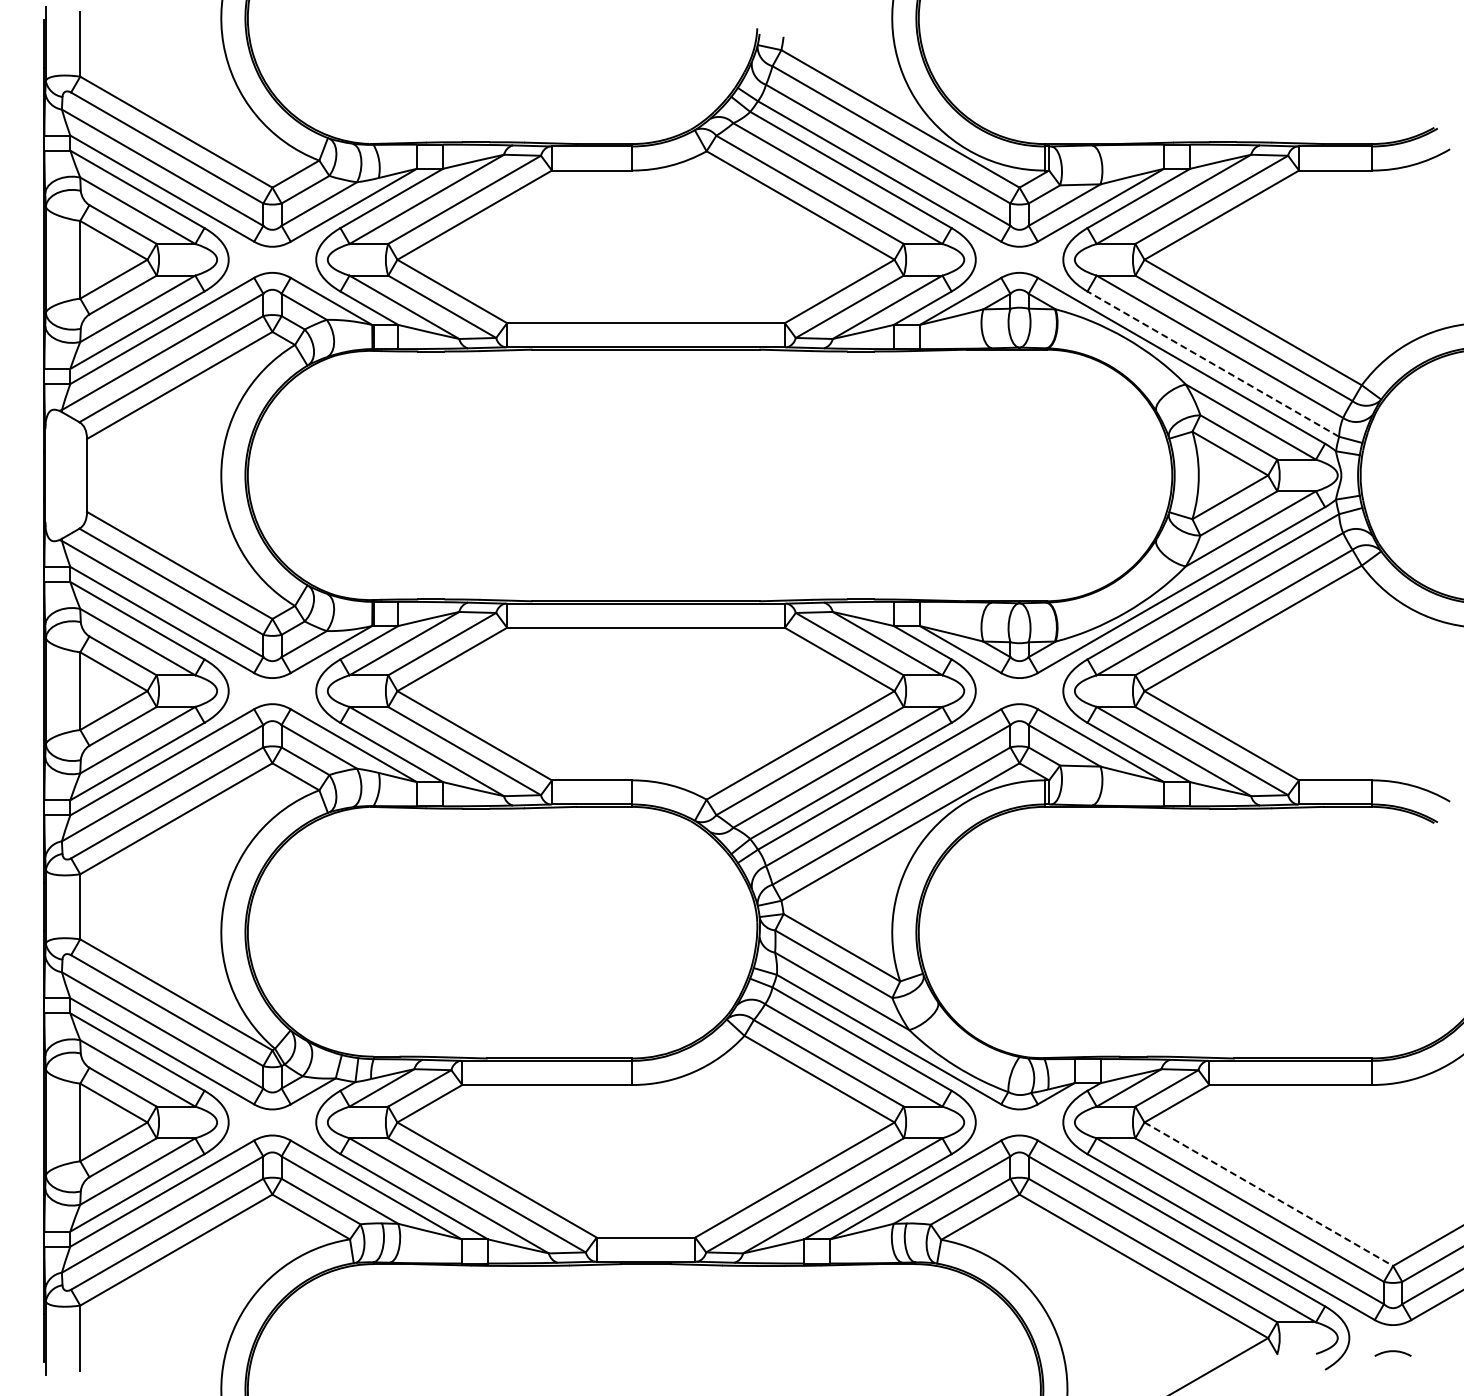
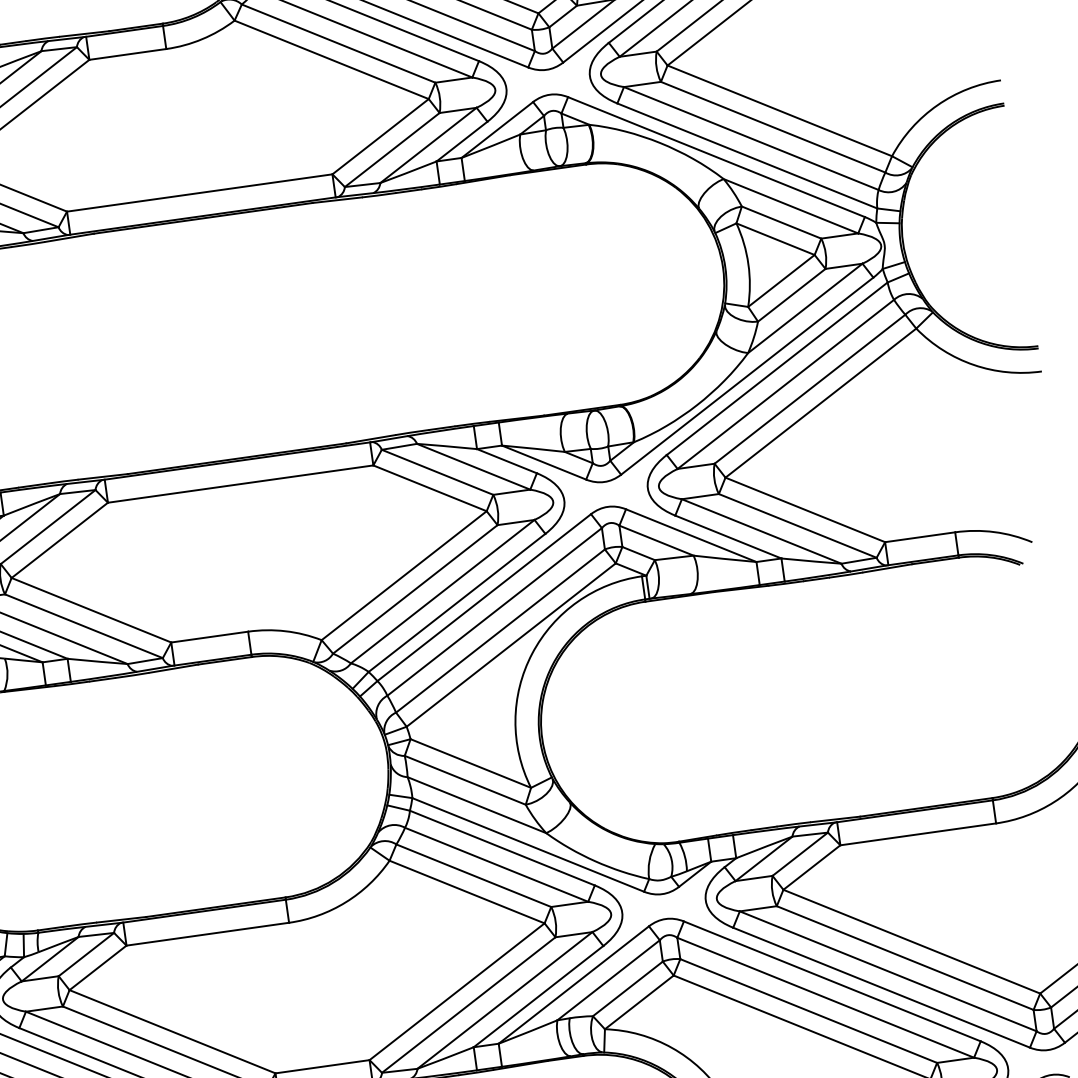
line: (1212, 363) -> (746, 155), dashed -> solid
line: (1268, 1194) -> (911, 941), dashed -> solid

